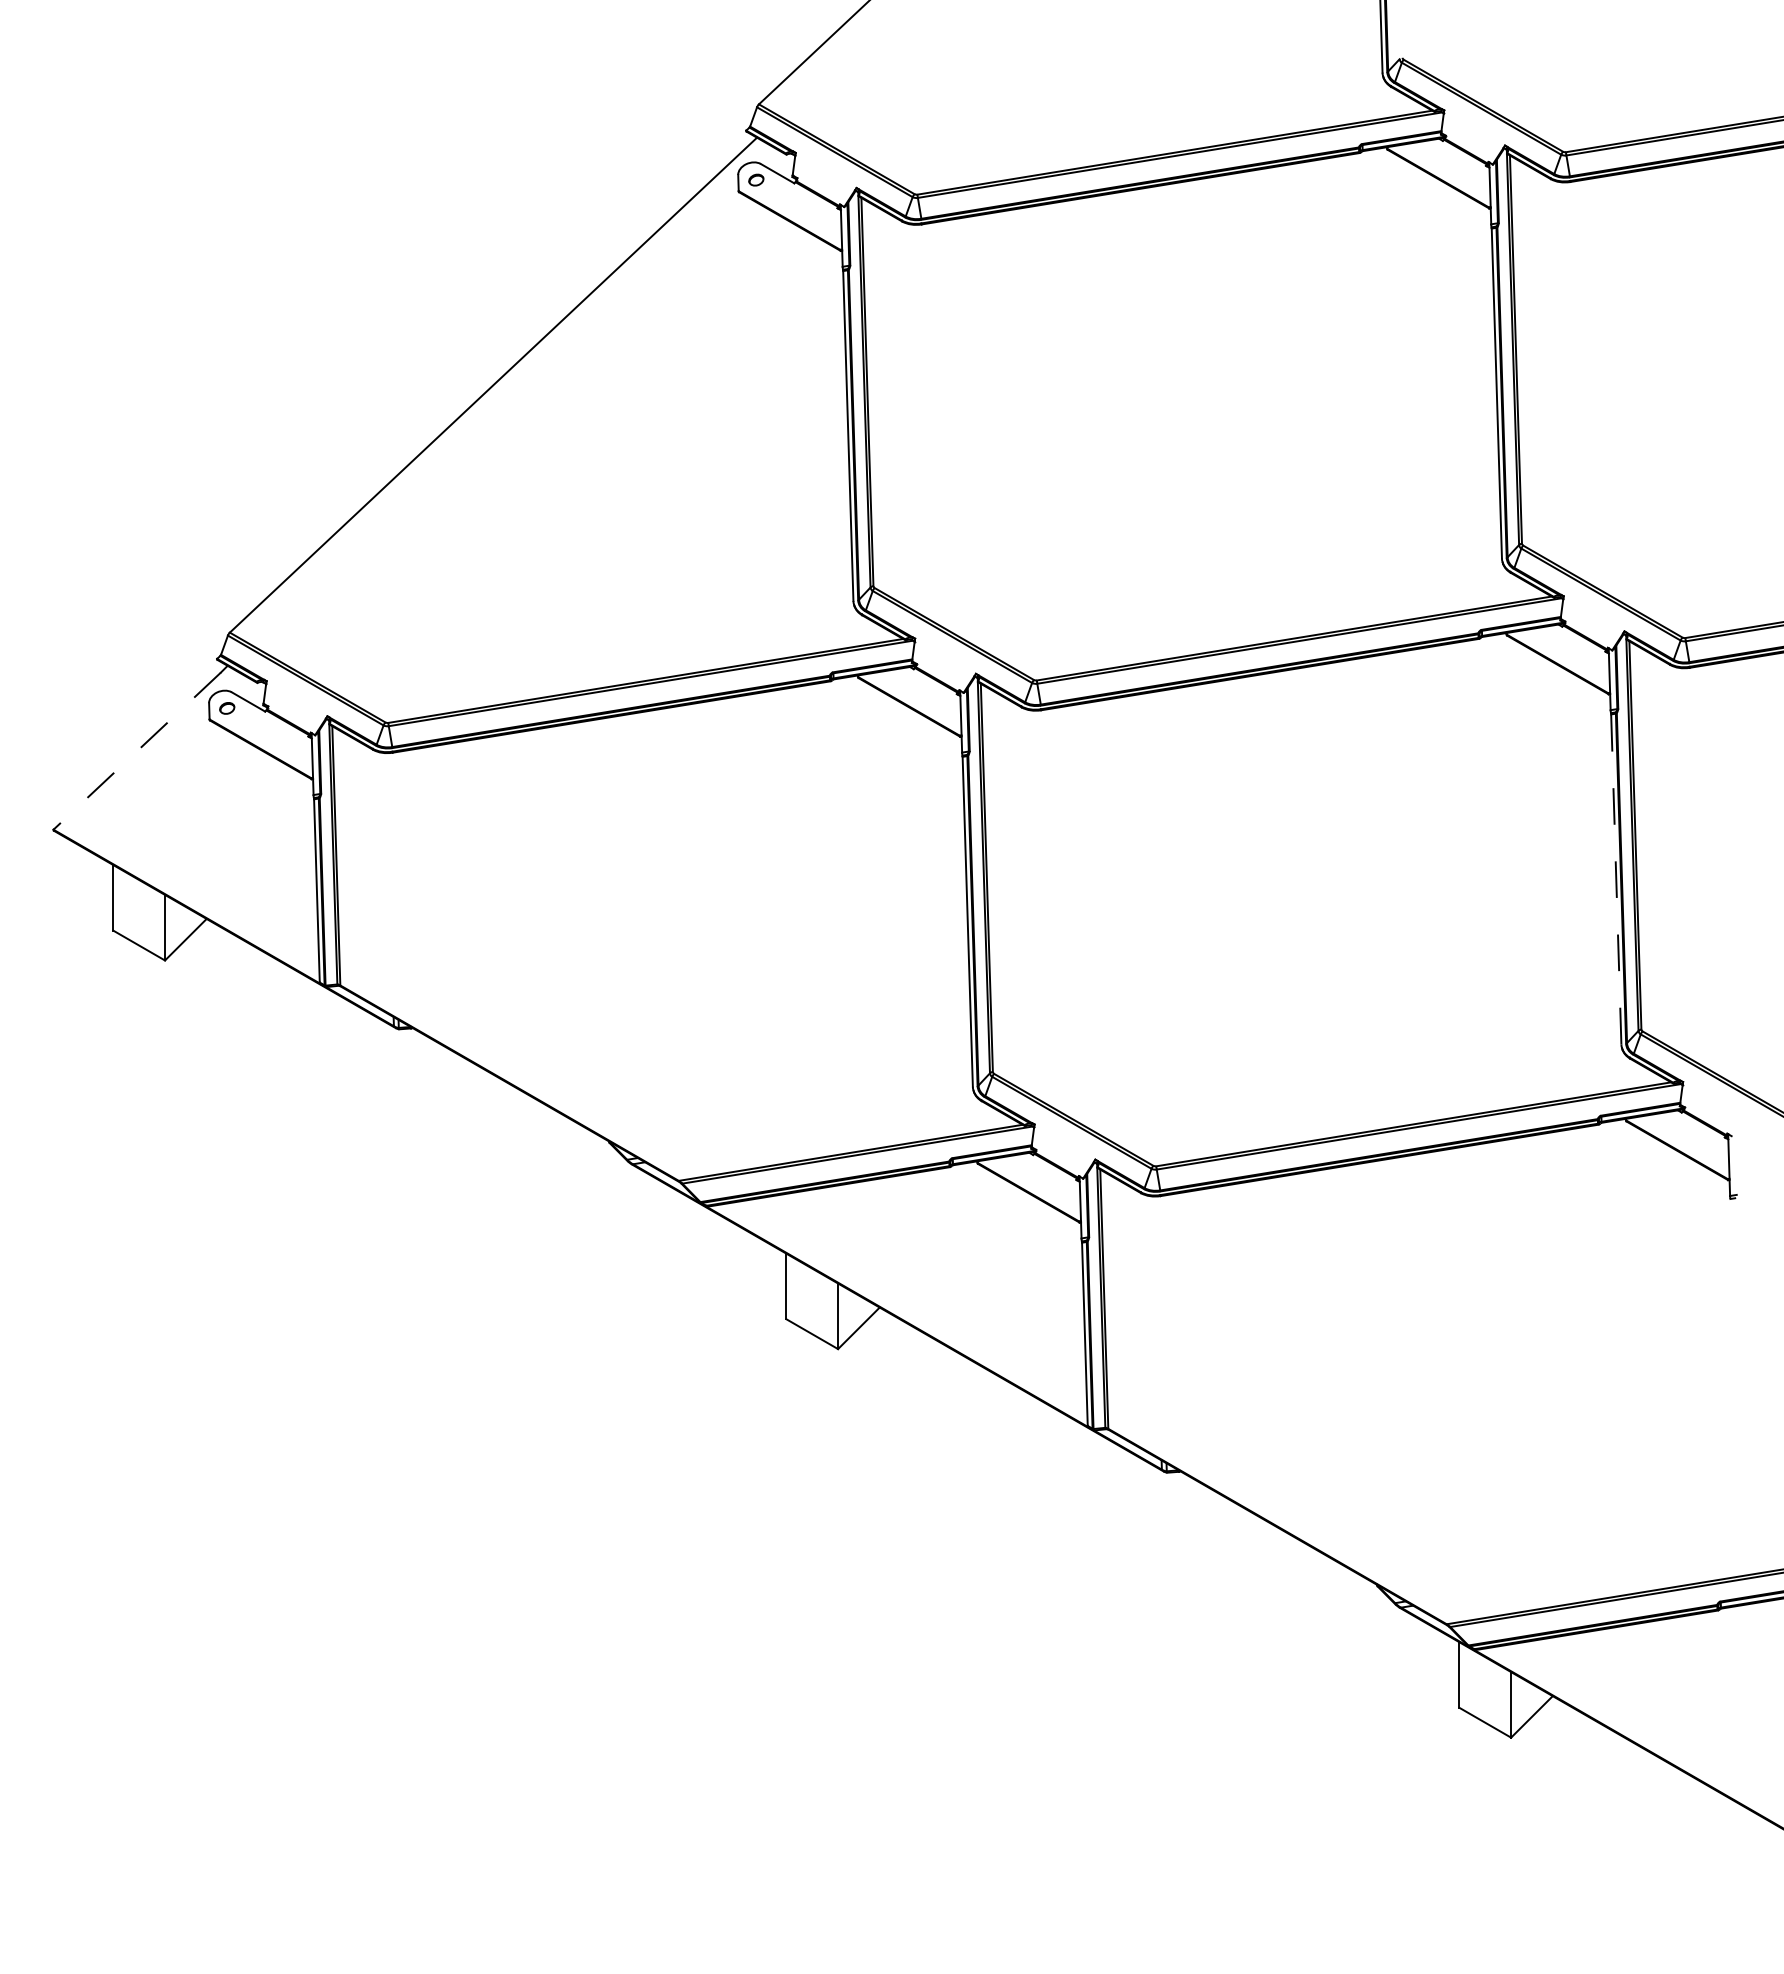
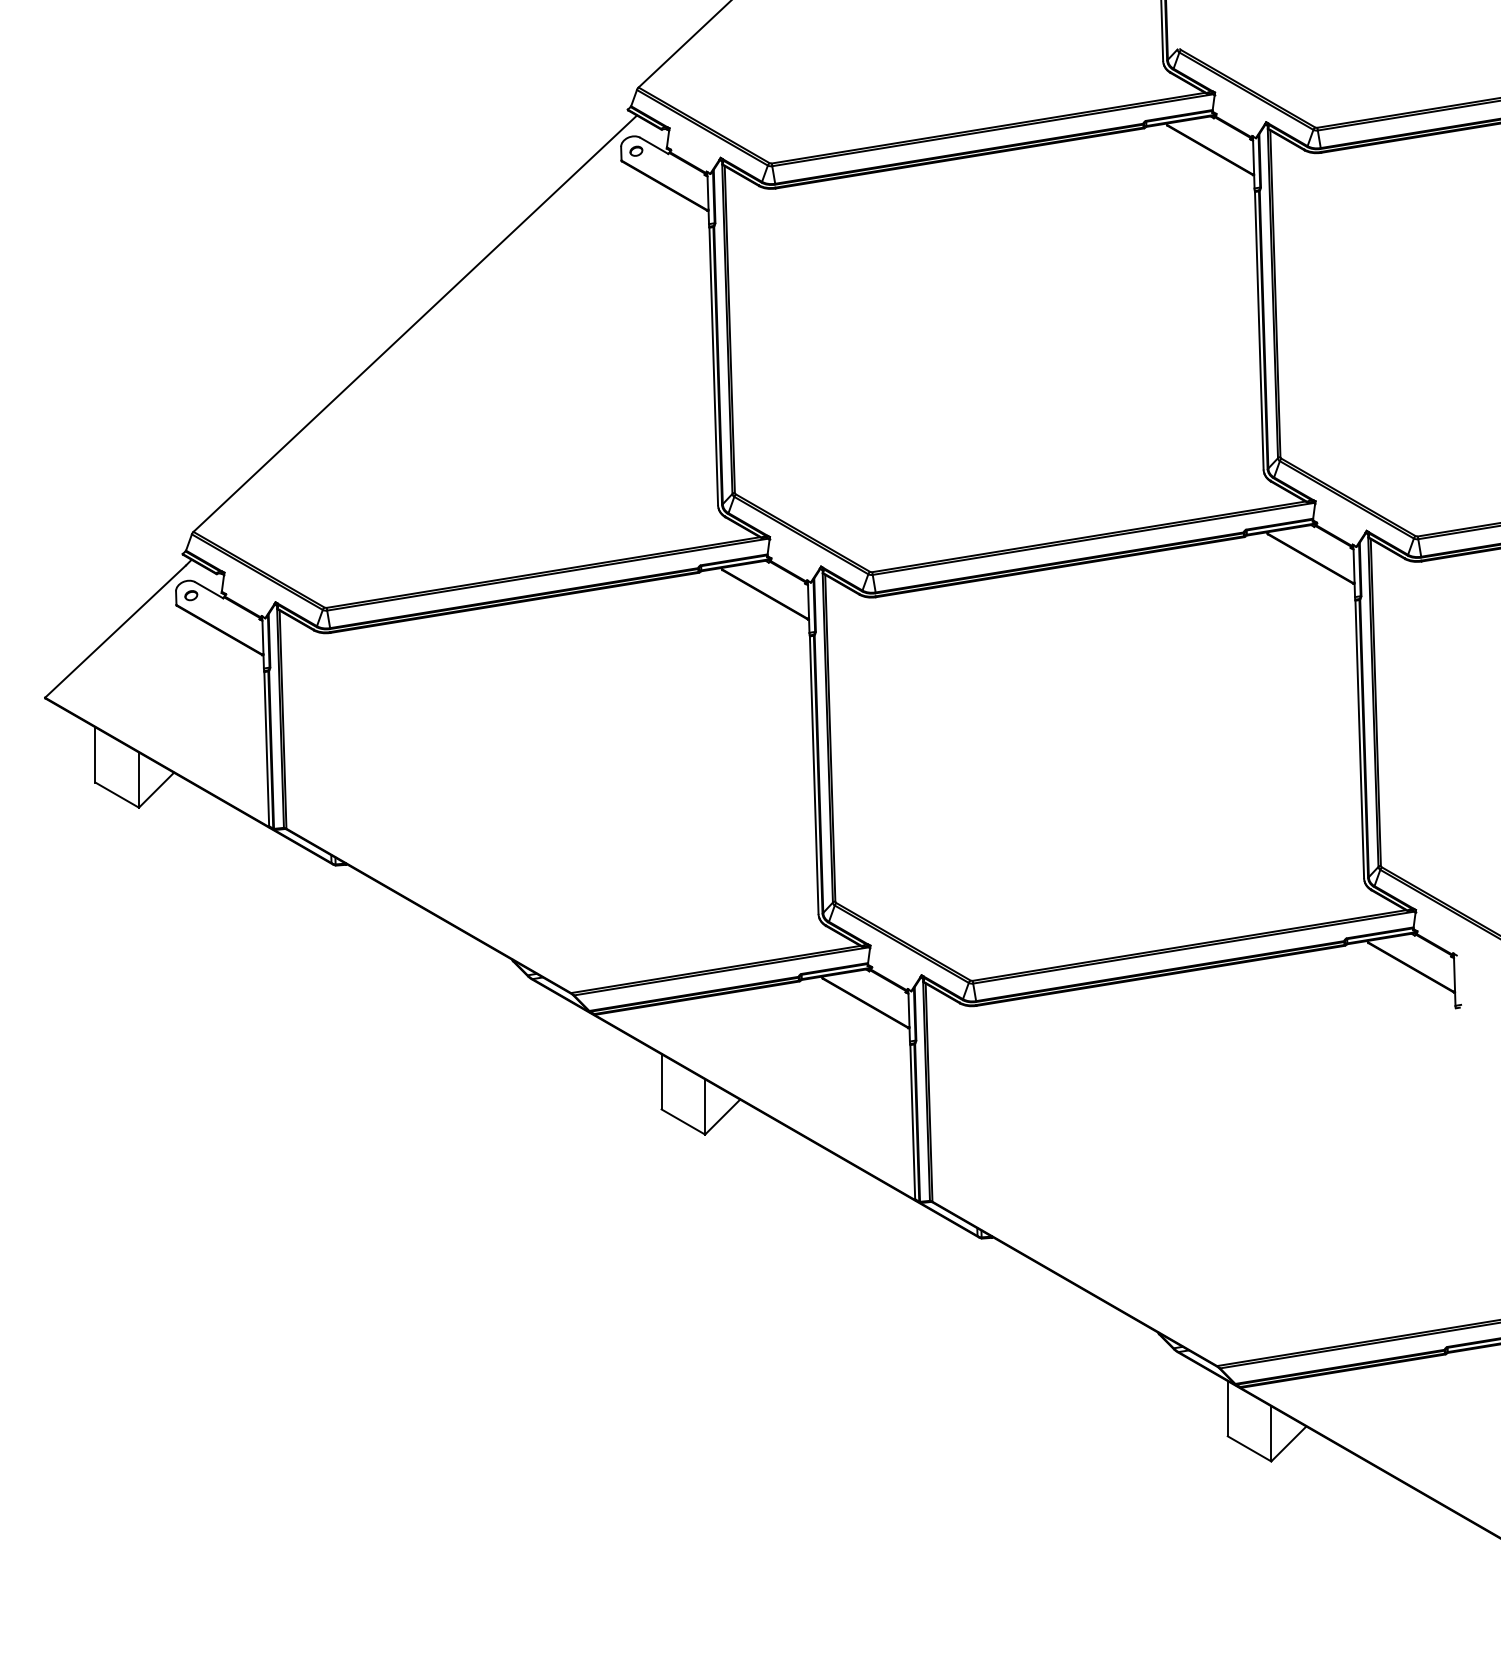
line: (137, 751) -> (115, 631), dashed -> solid
line: (1616, 878) -> (1359, 738), dashed -> solid

